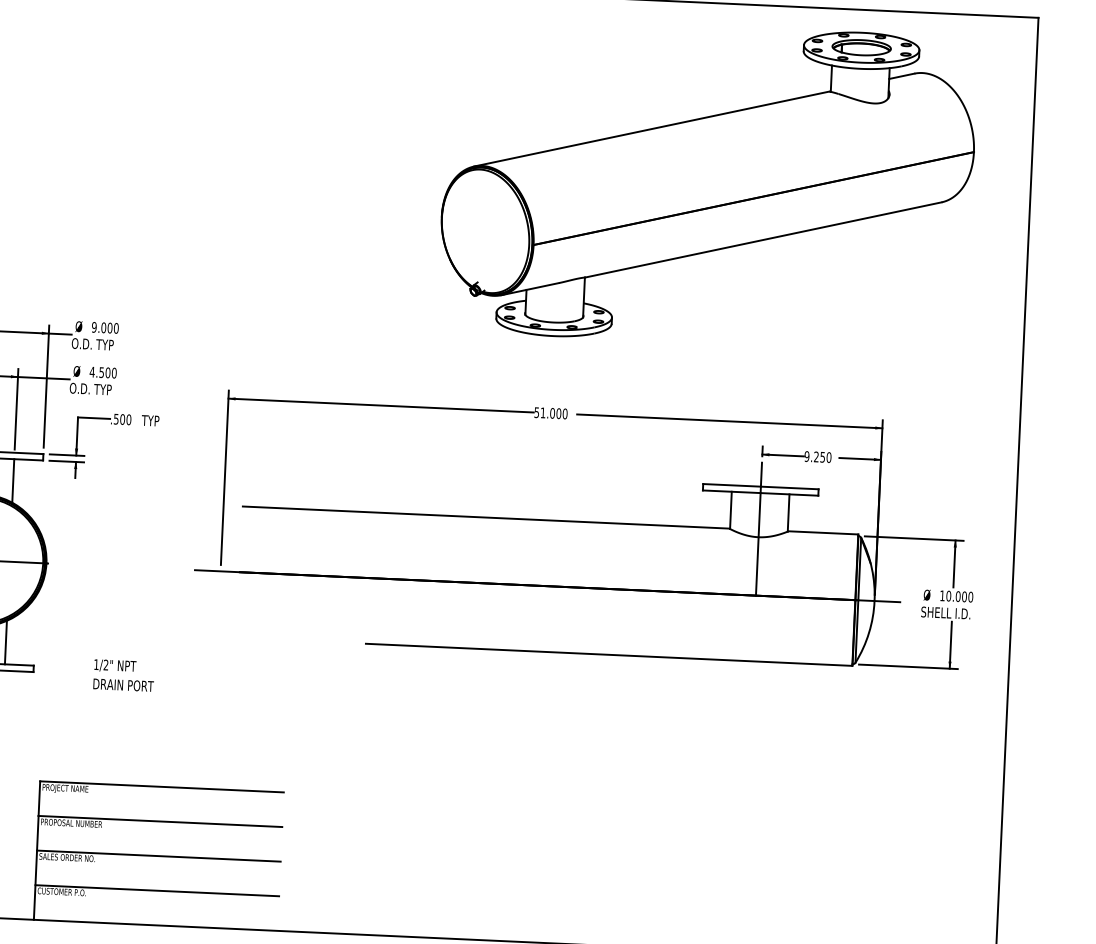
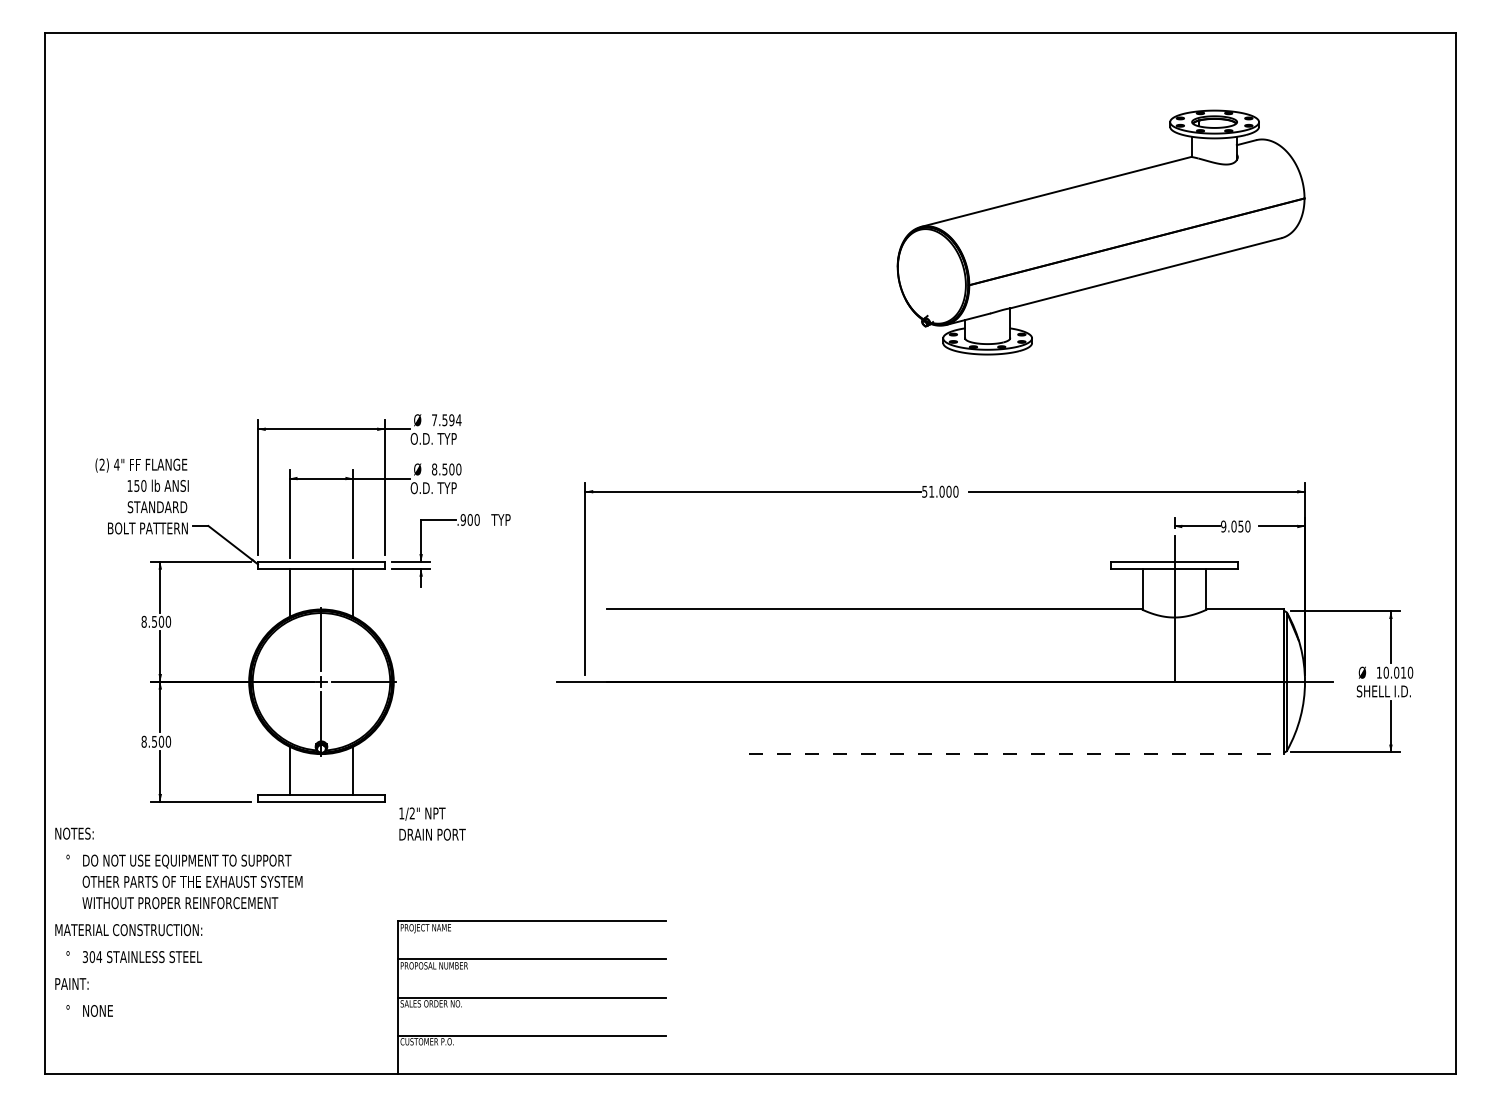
part: (707, 184) -> (1100, 232), size x0.7
text: (105, 328) -> (446, 420), 9.000 -> 7.594
text: (92, 372) -> (434, 469), 4.500 -> 8.500
text: (115, 418) -> (462, 519), .500 -> .900
text: (815, 456) -> (1233, 526), 9.250 -> 9.050
text: (964, 596) -> (1403, 672), 10.000 -> 10.010
line: (609, 655) -> (1016, 754), solid -> dashed
text: (124, 675) -> (432, 823), moved

